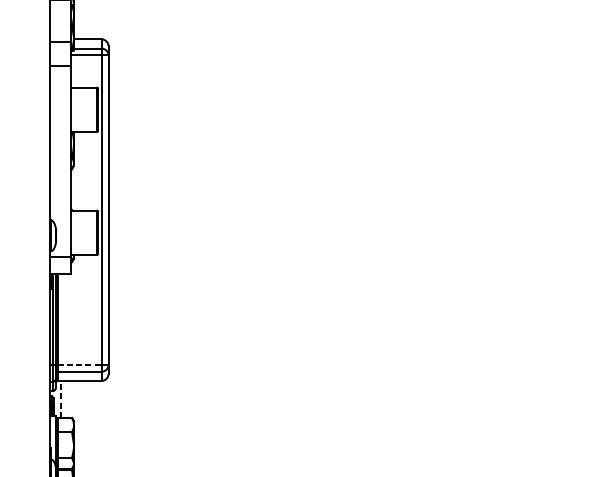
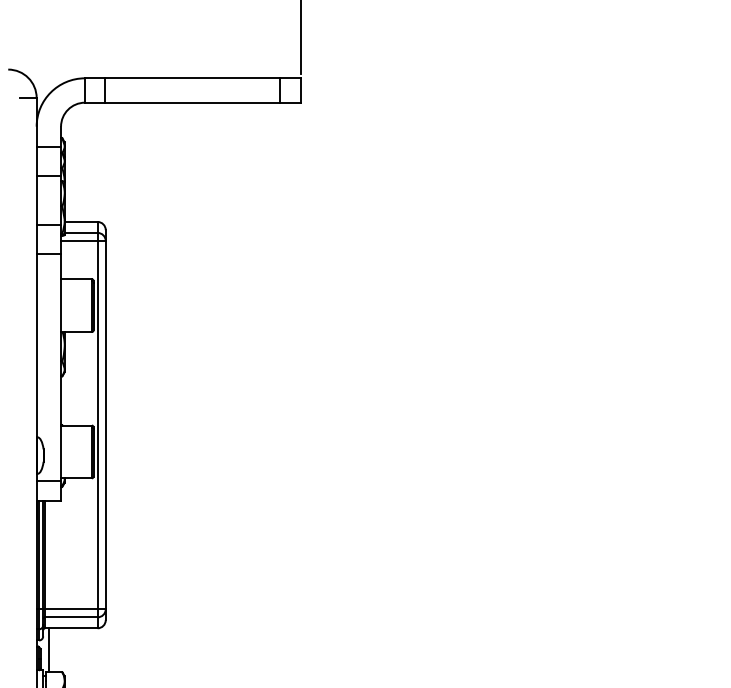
line: (79, 365) -> (71, 609), dashed -> solid
line: (60, 399) -> (48, 650), dashed -> solid

